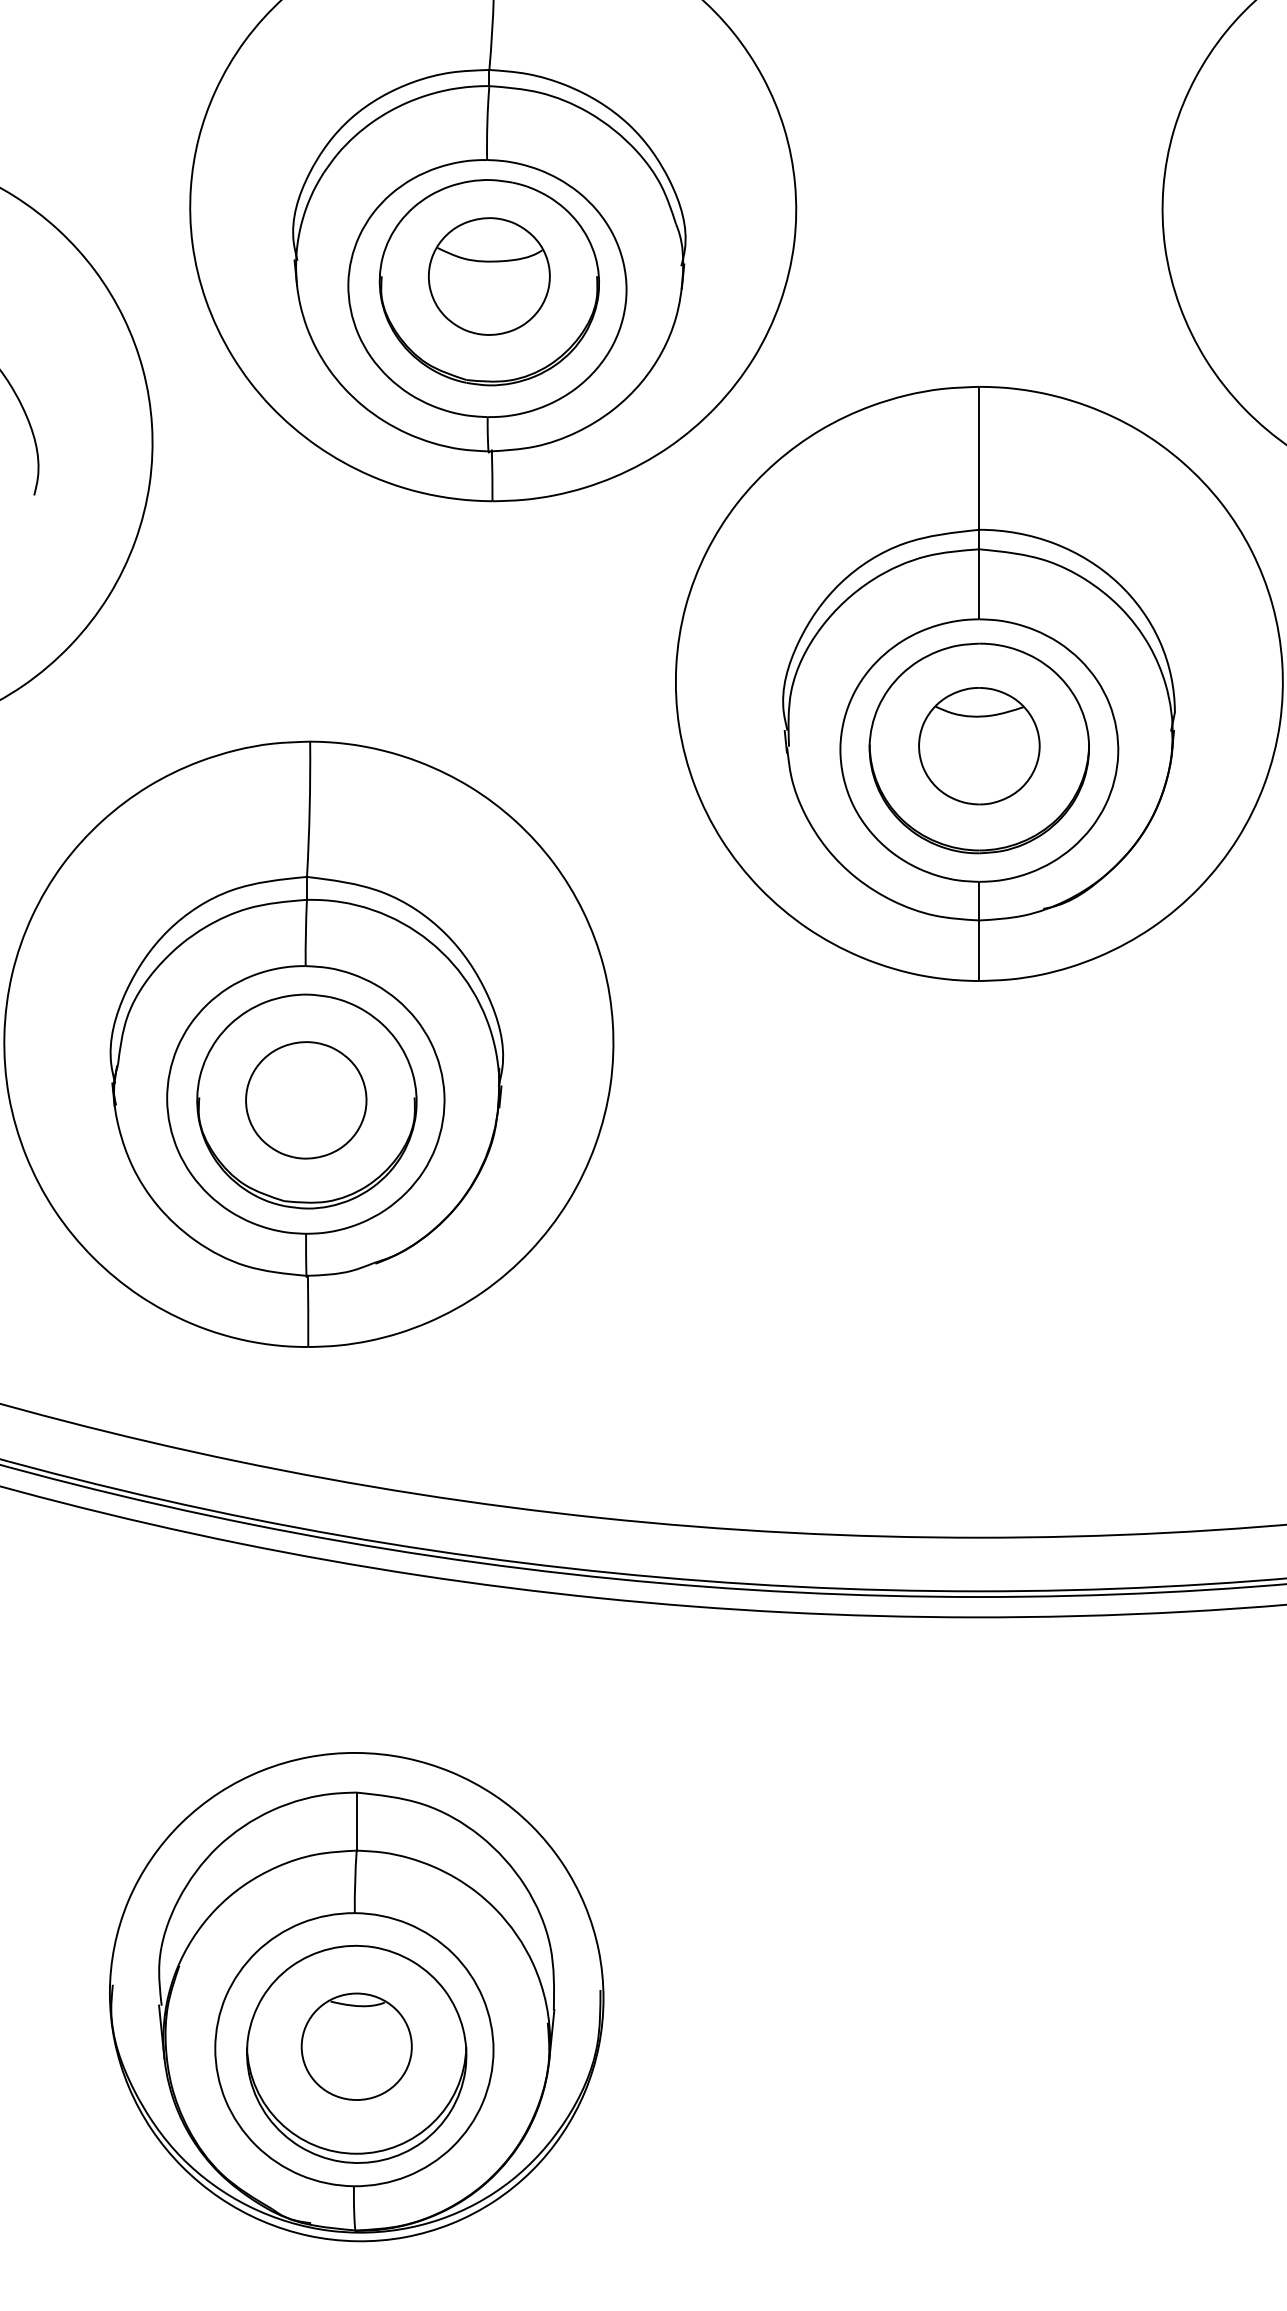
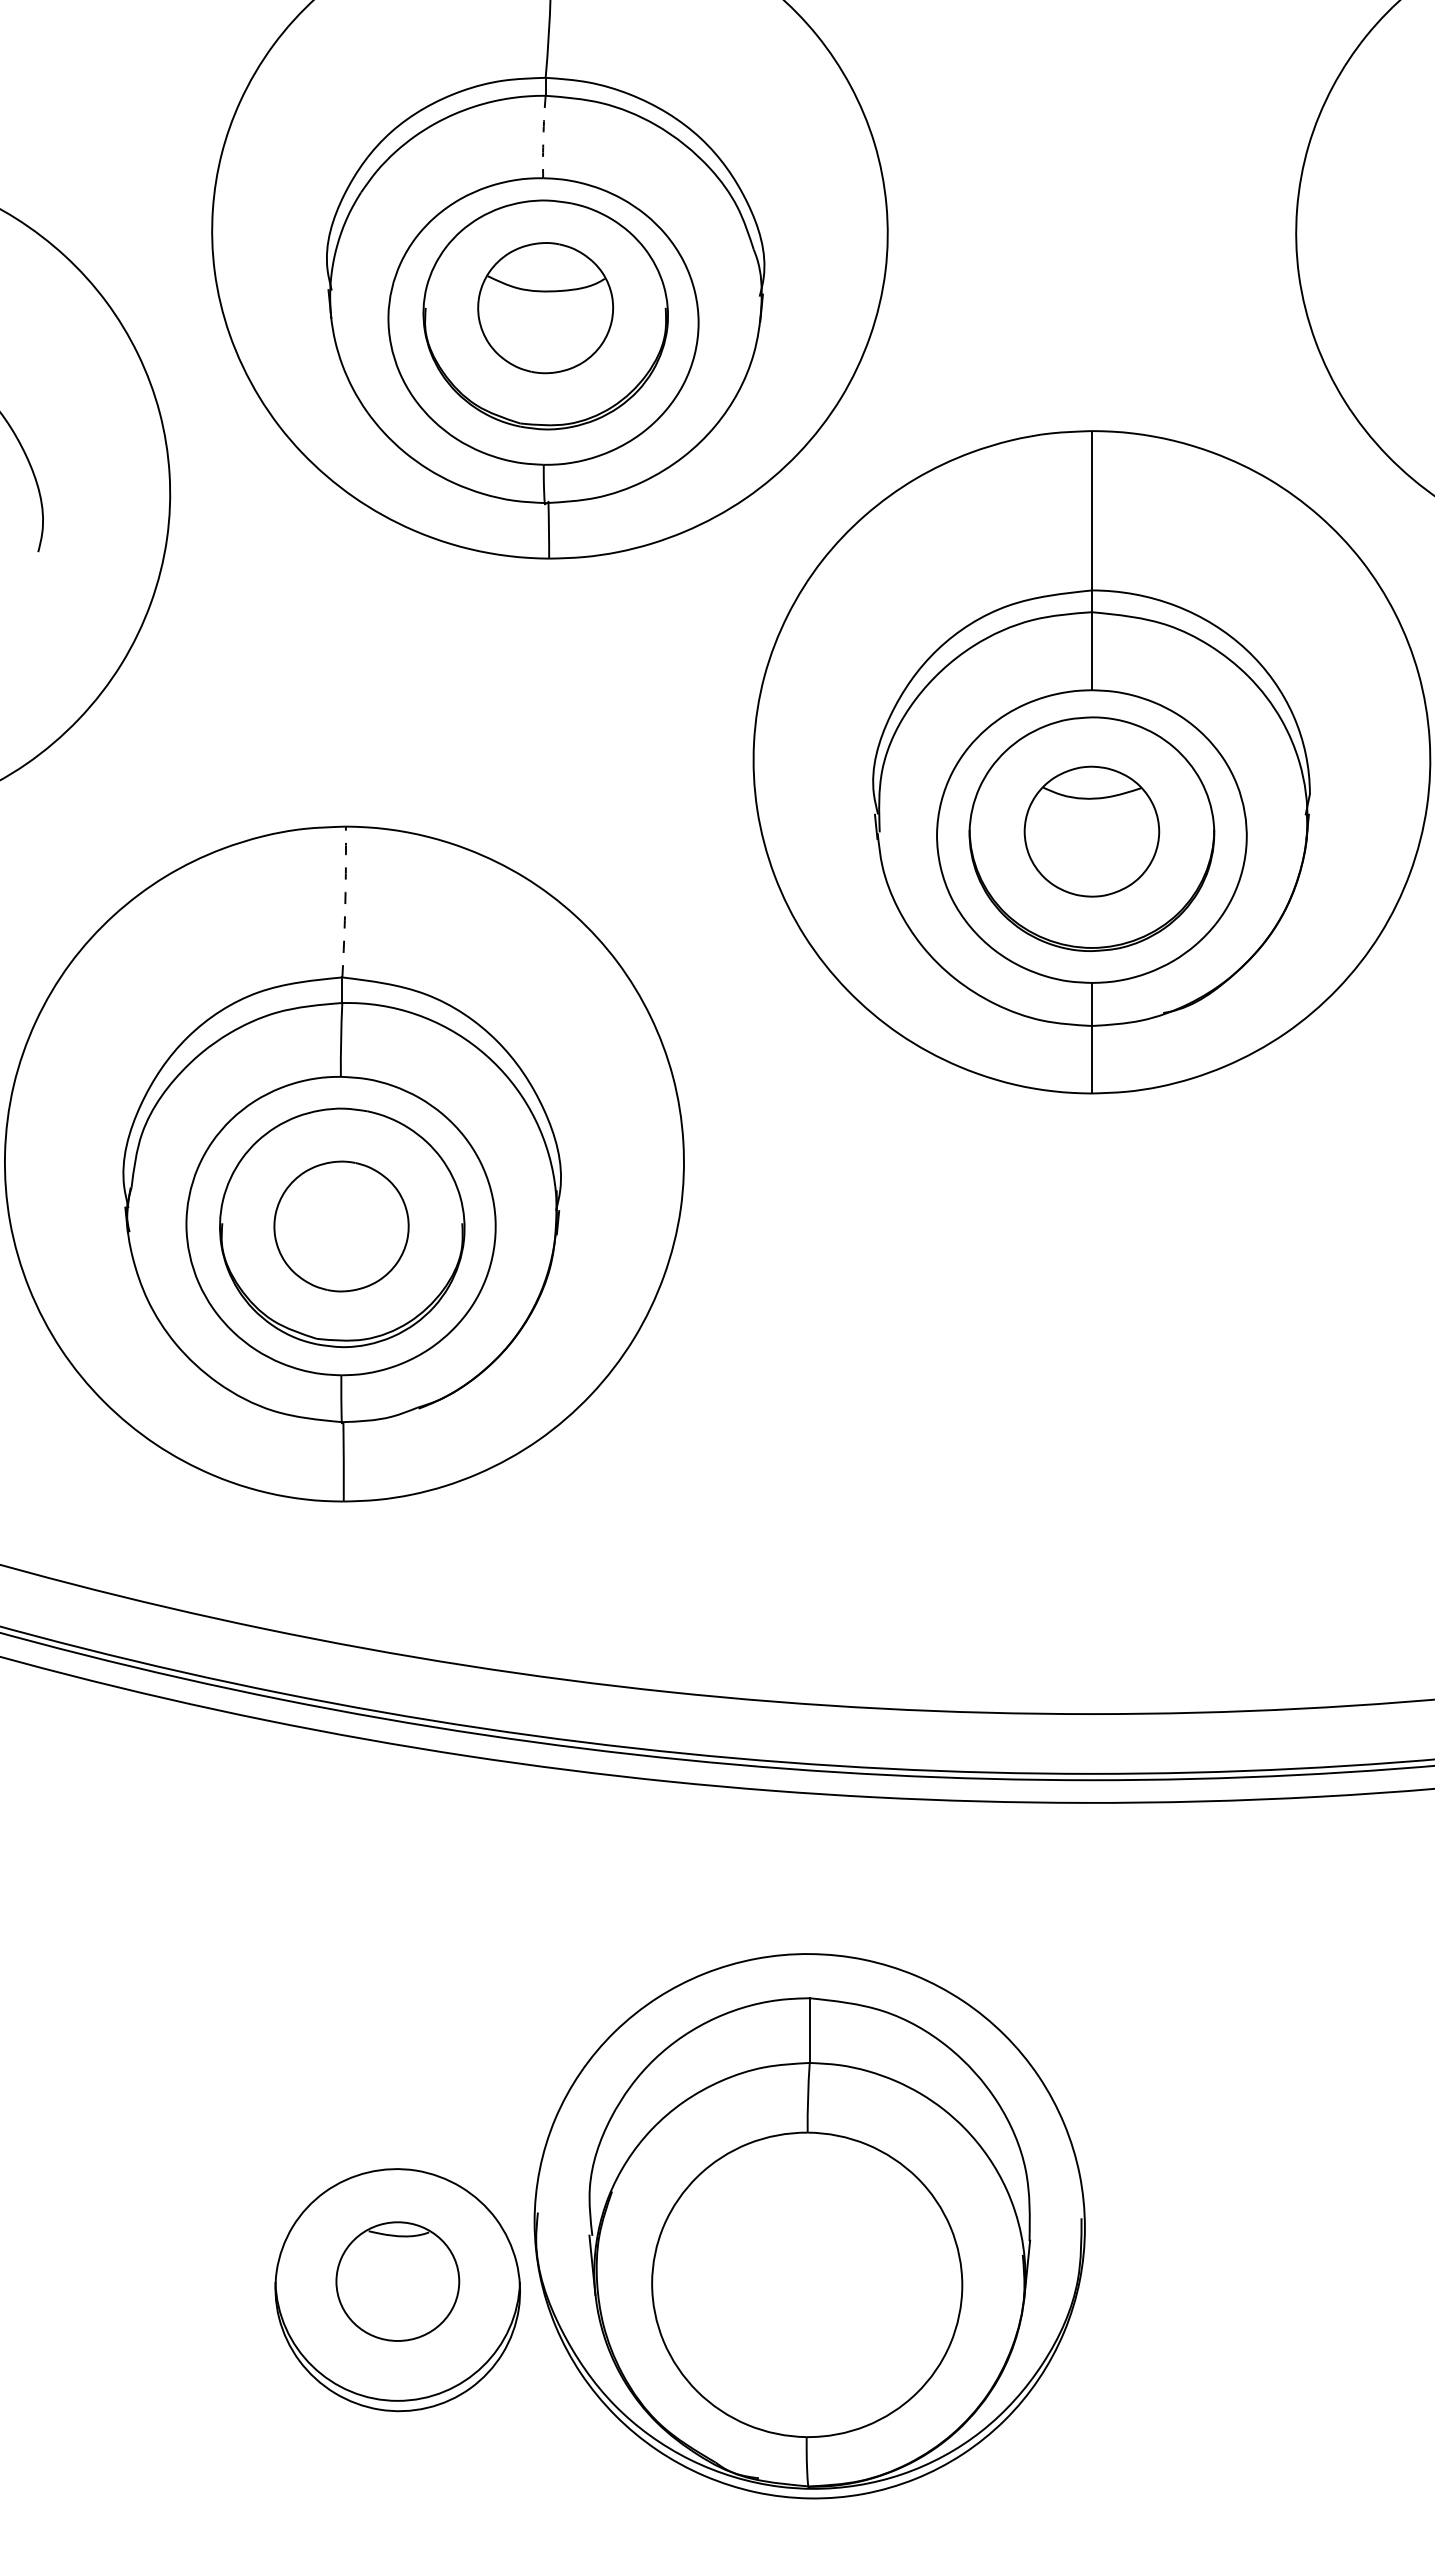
arc: (487, 122) -> (543, 136), solid -> dashed
arc: (309, 809) -> (345, 902), solid -> dashed
part: (356, 1997) -> (809, 2226), moved

